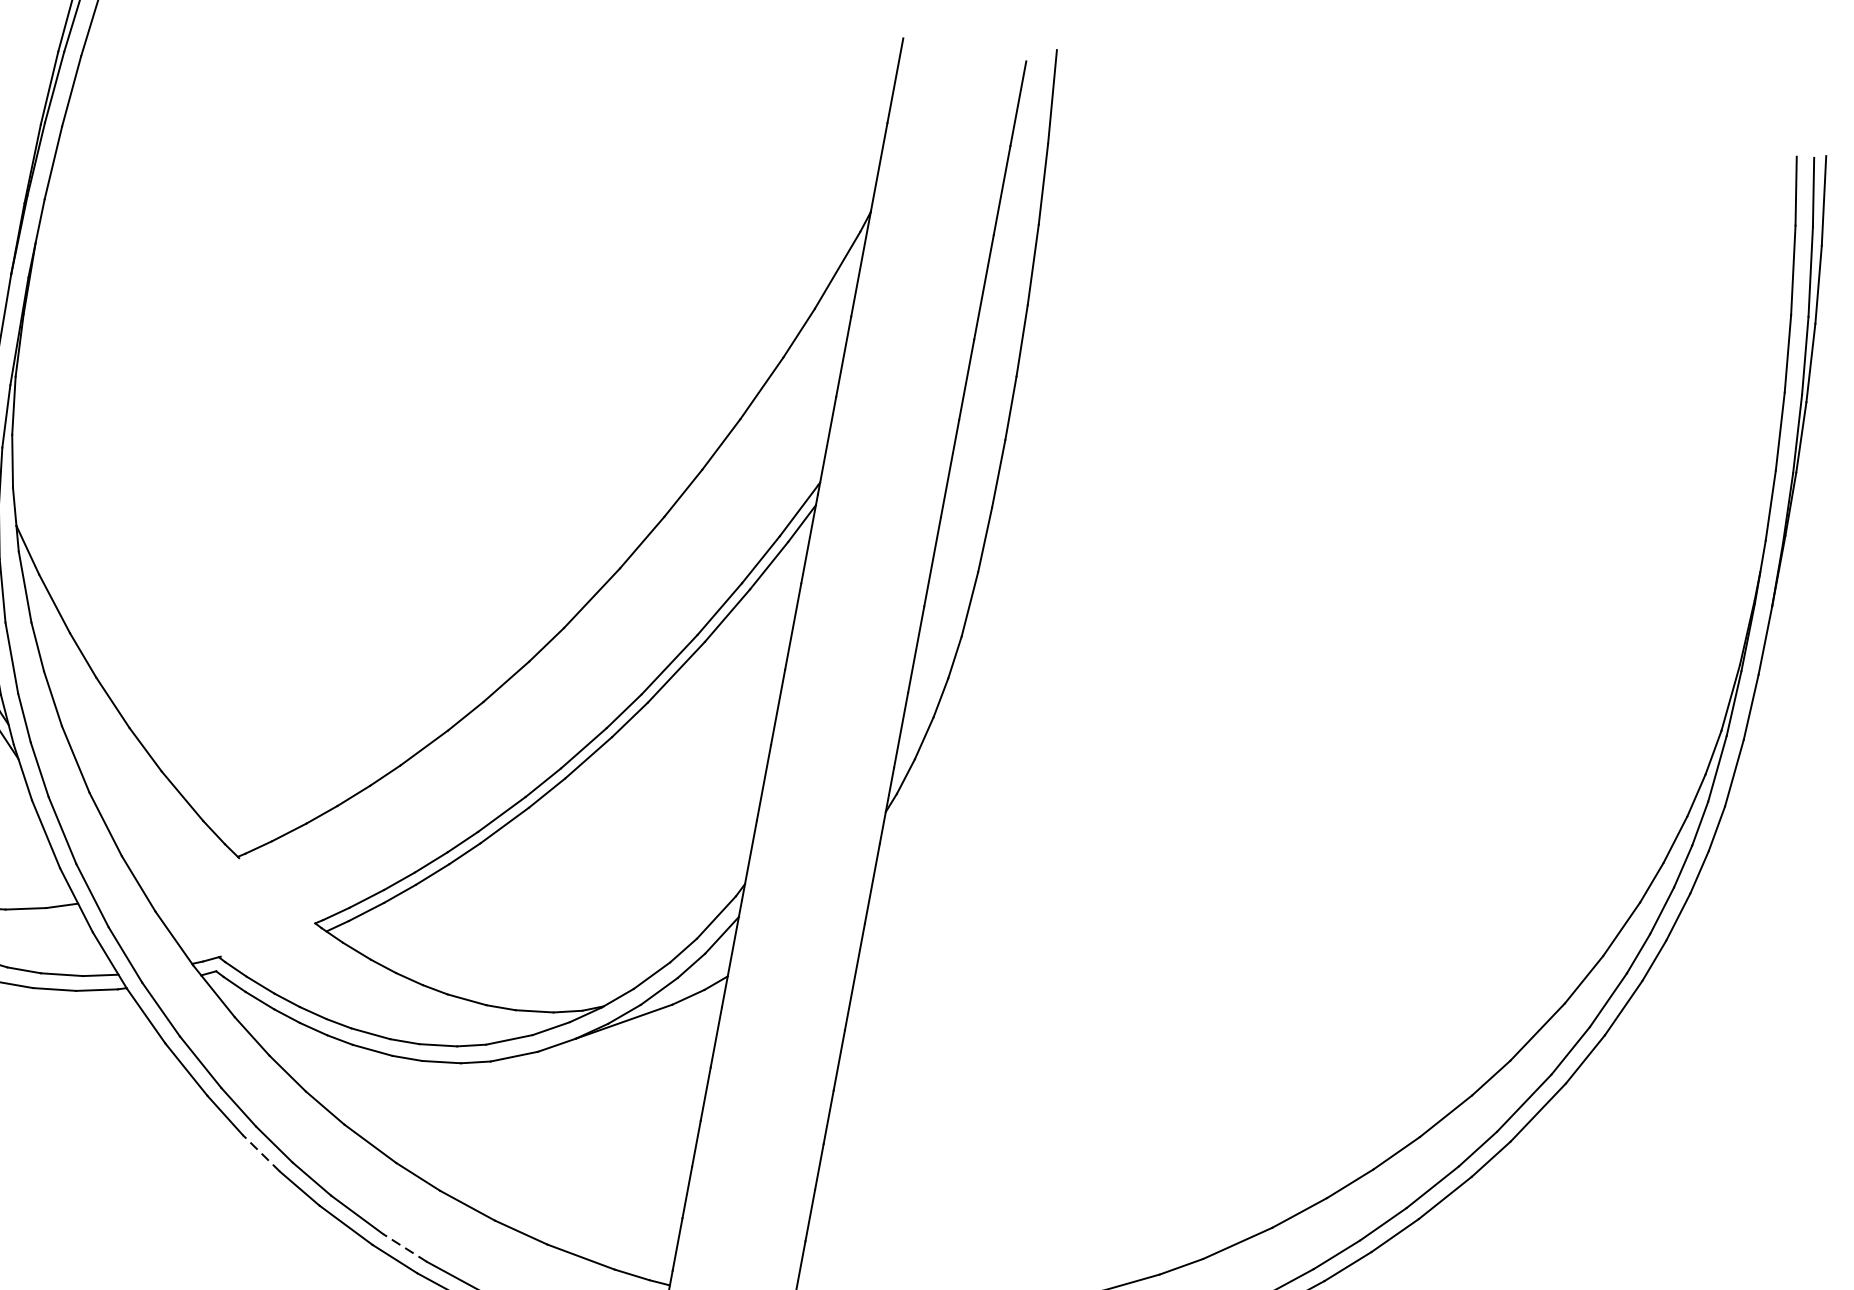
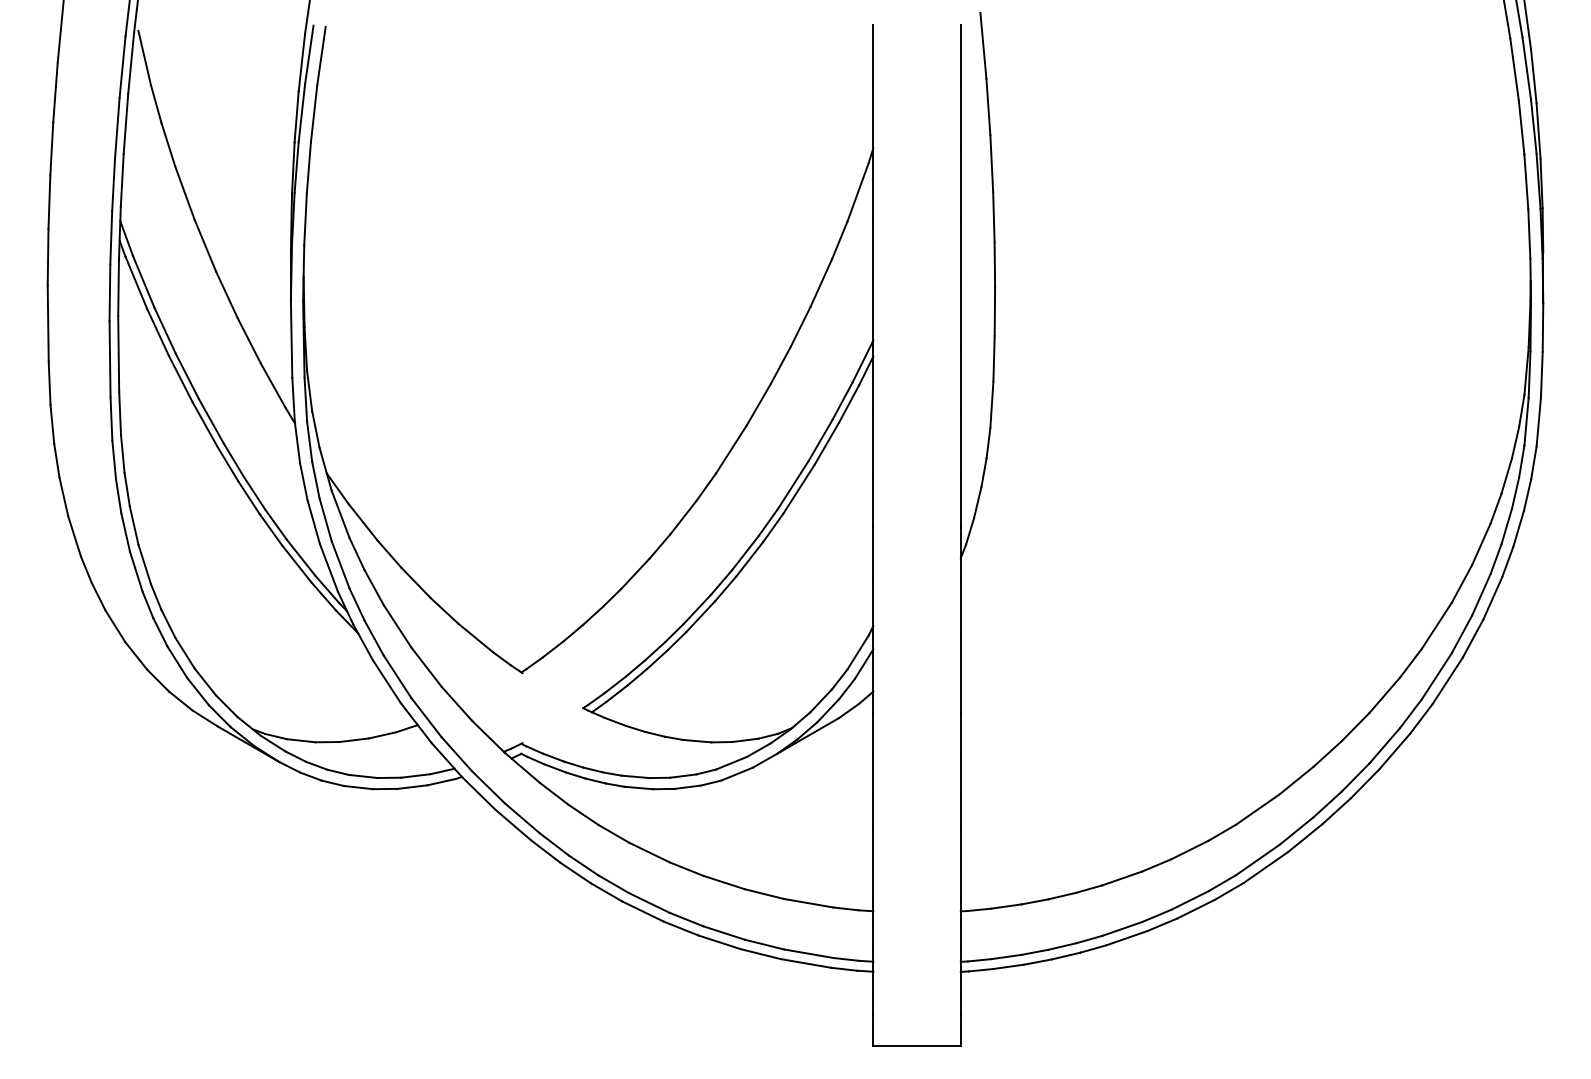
line: (261, 1152) -> (575, 872), dashed -> solid
line: (404, 1247) -> (686, 919), dashed -> solid

